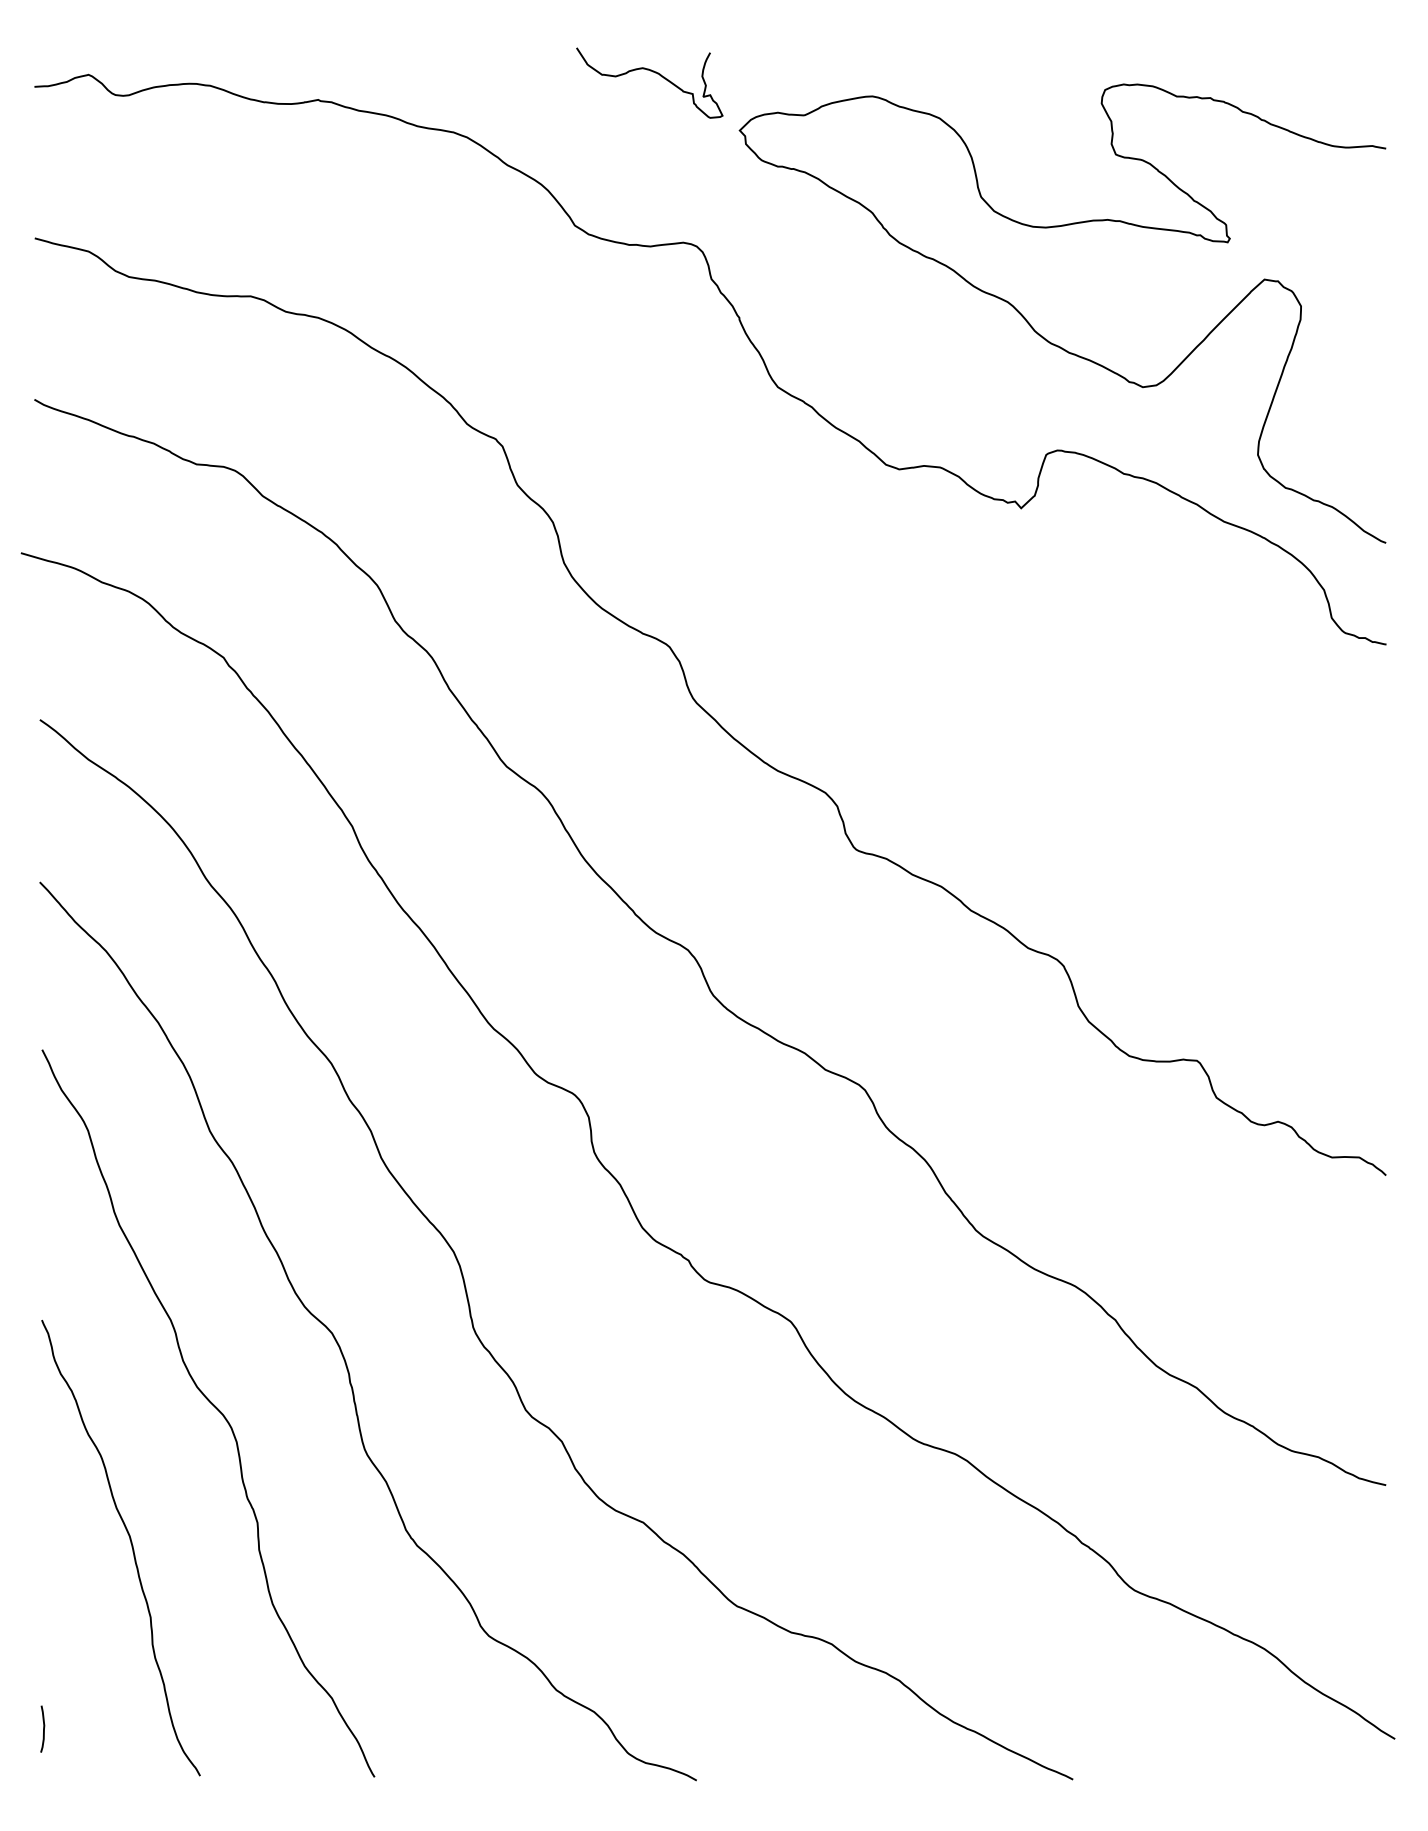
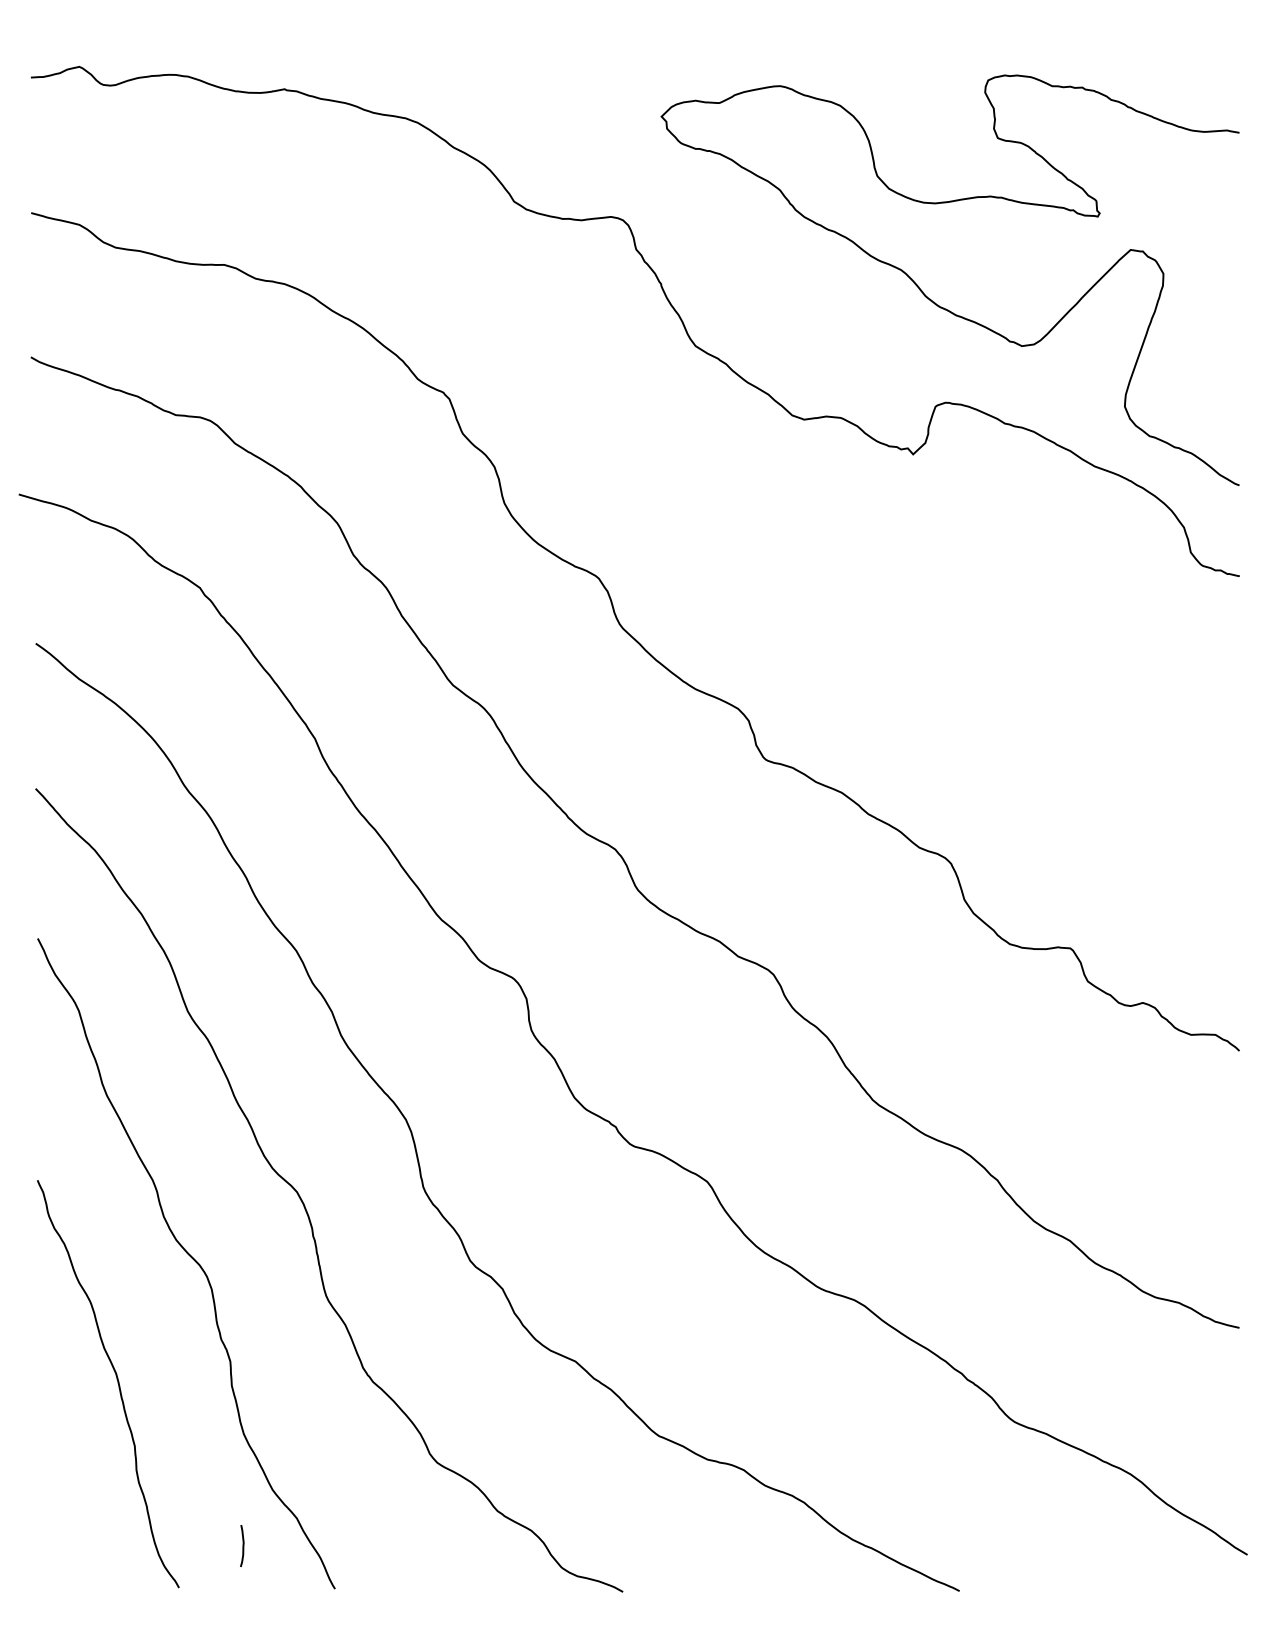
curve: (654, 73) -> (585, 65), removed
curve: (42, 1729) -> (242, 1546), moved

